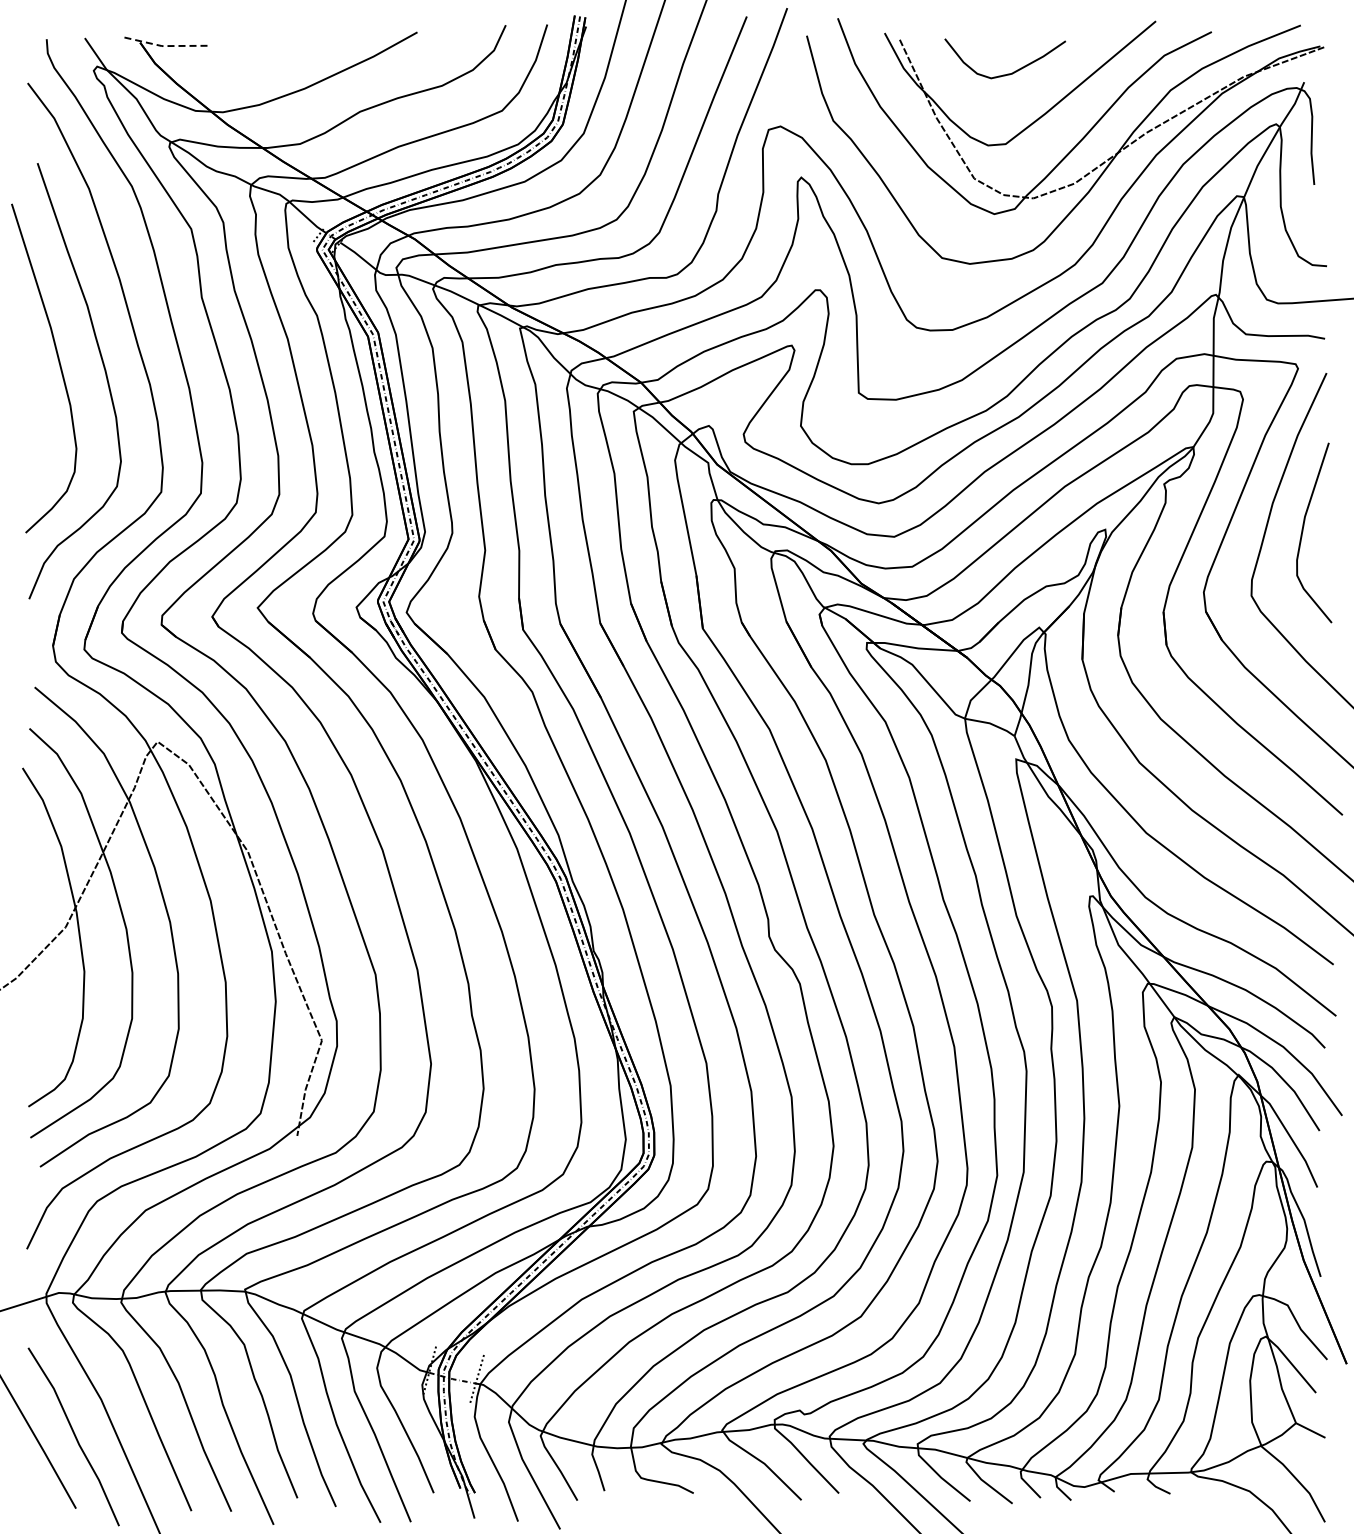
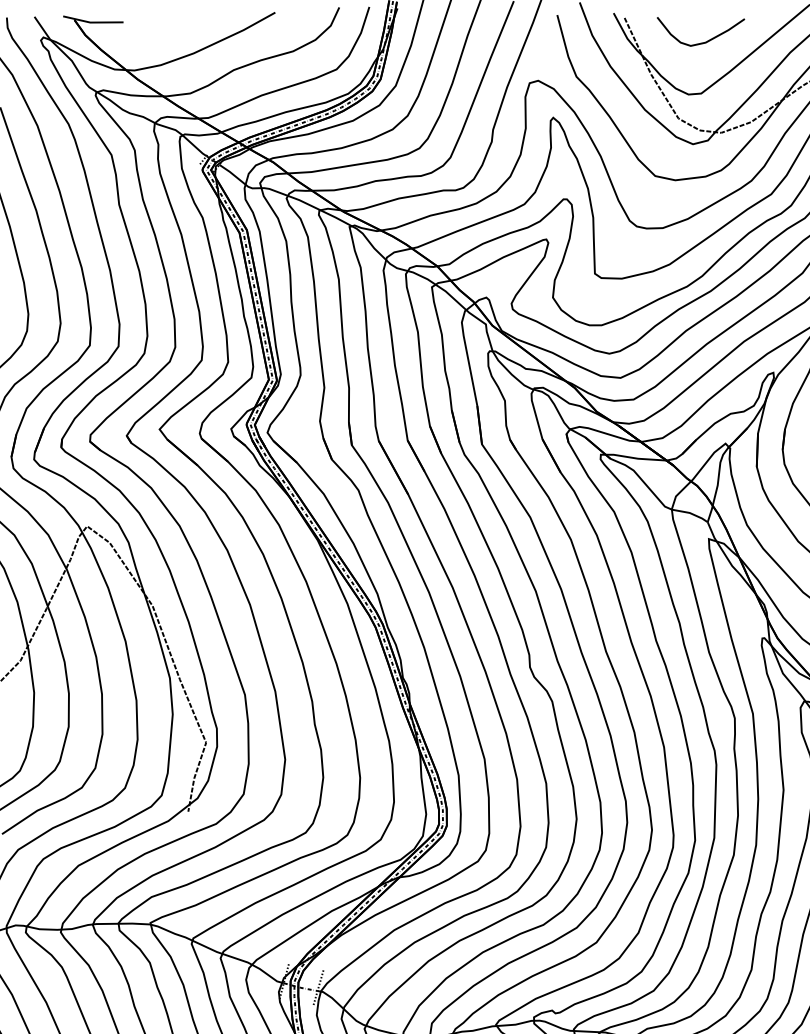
line: (164, 46) -> (92, 22), dashed -> solid

